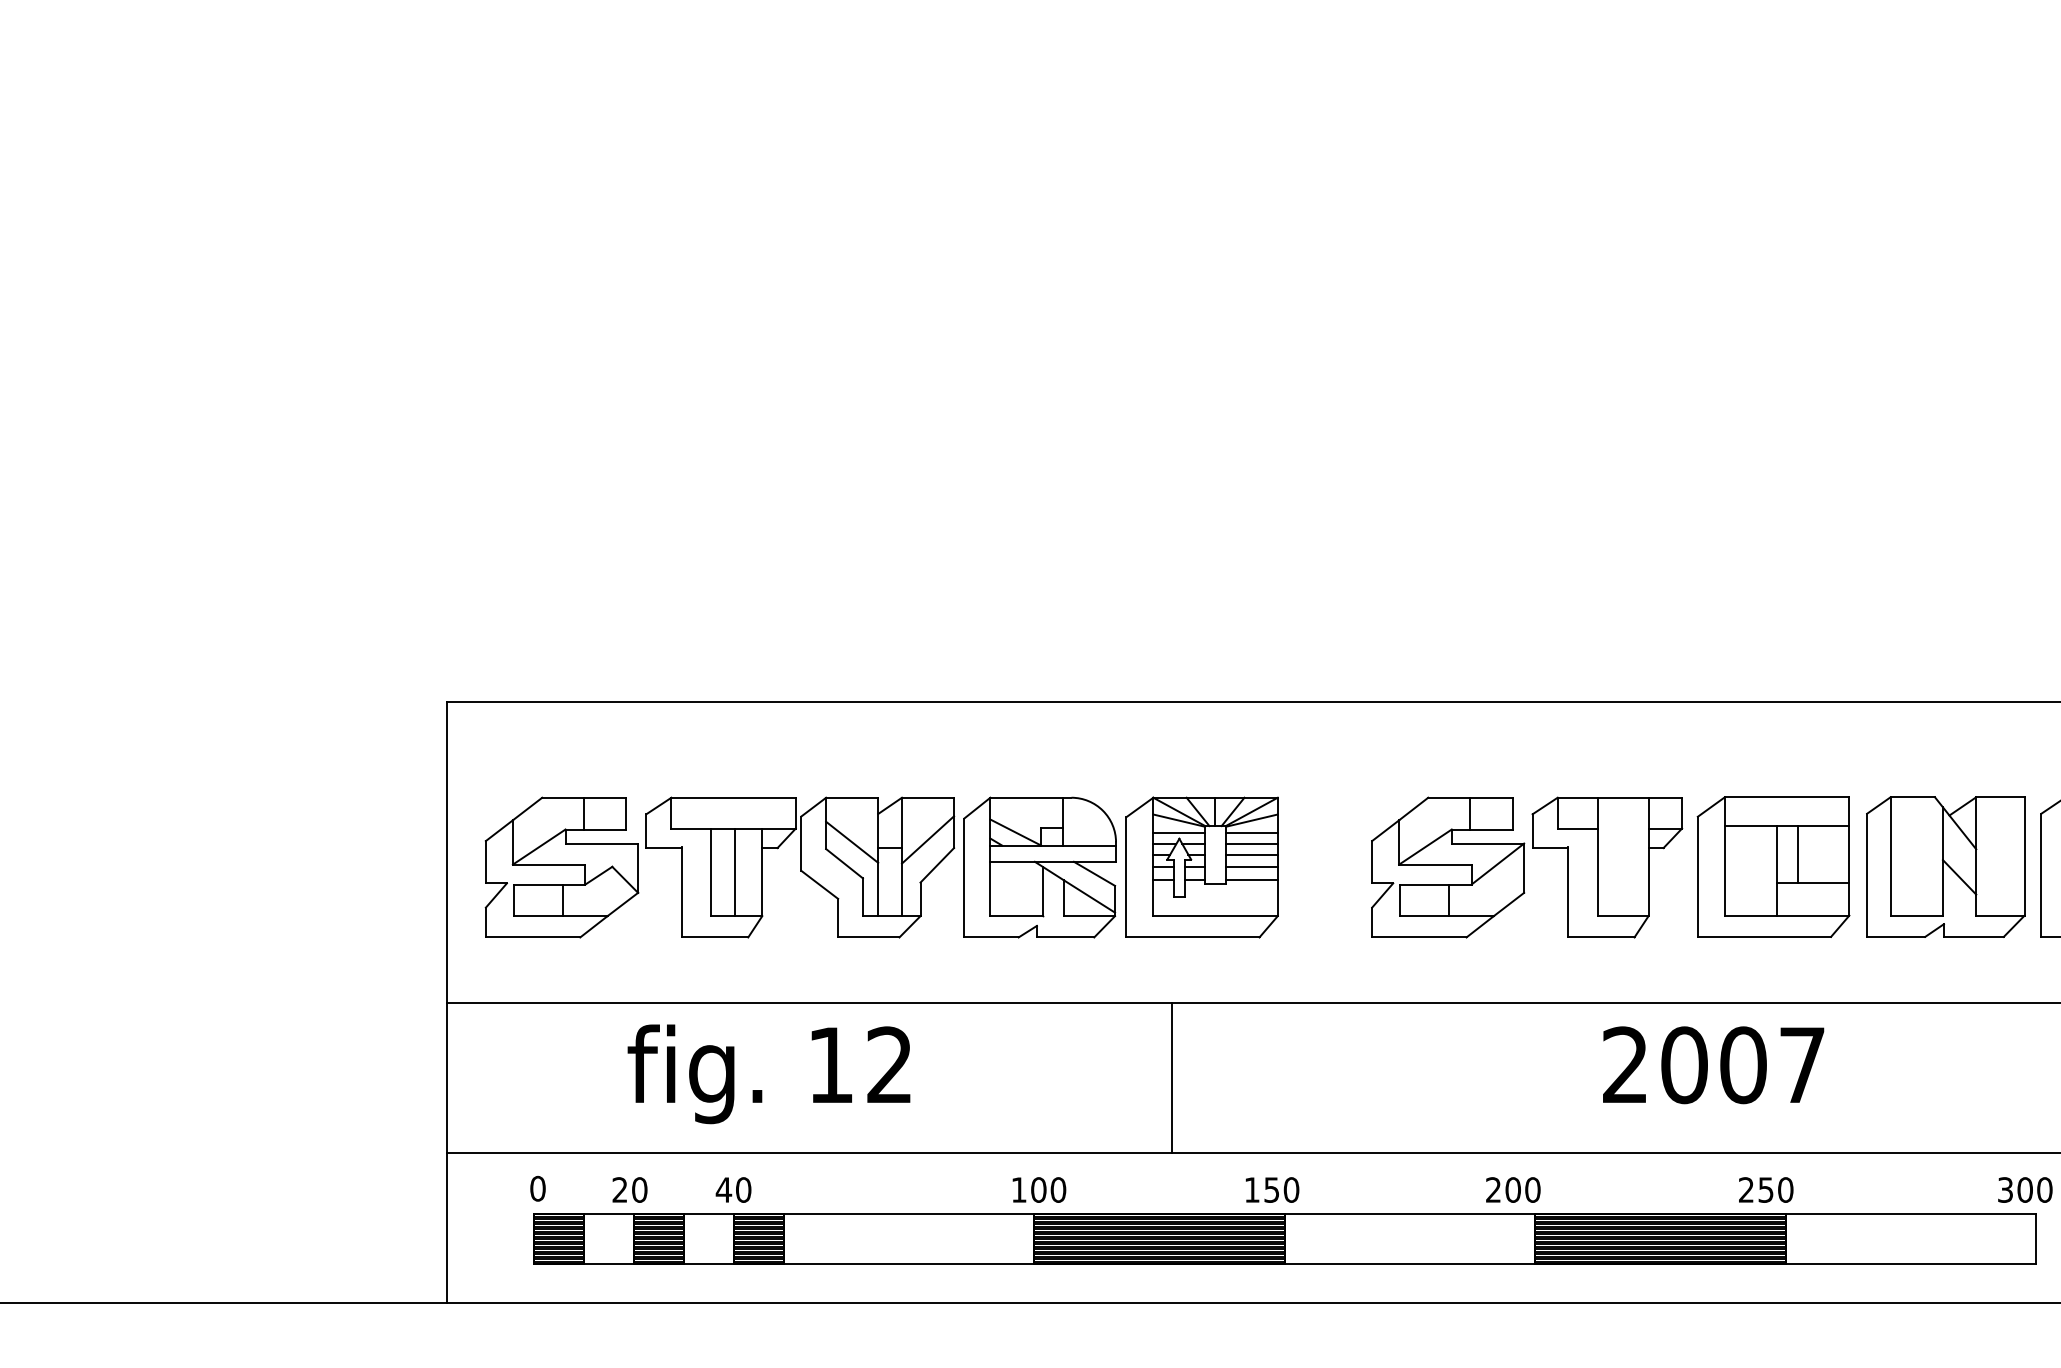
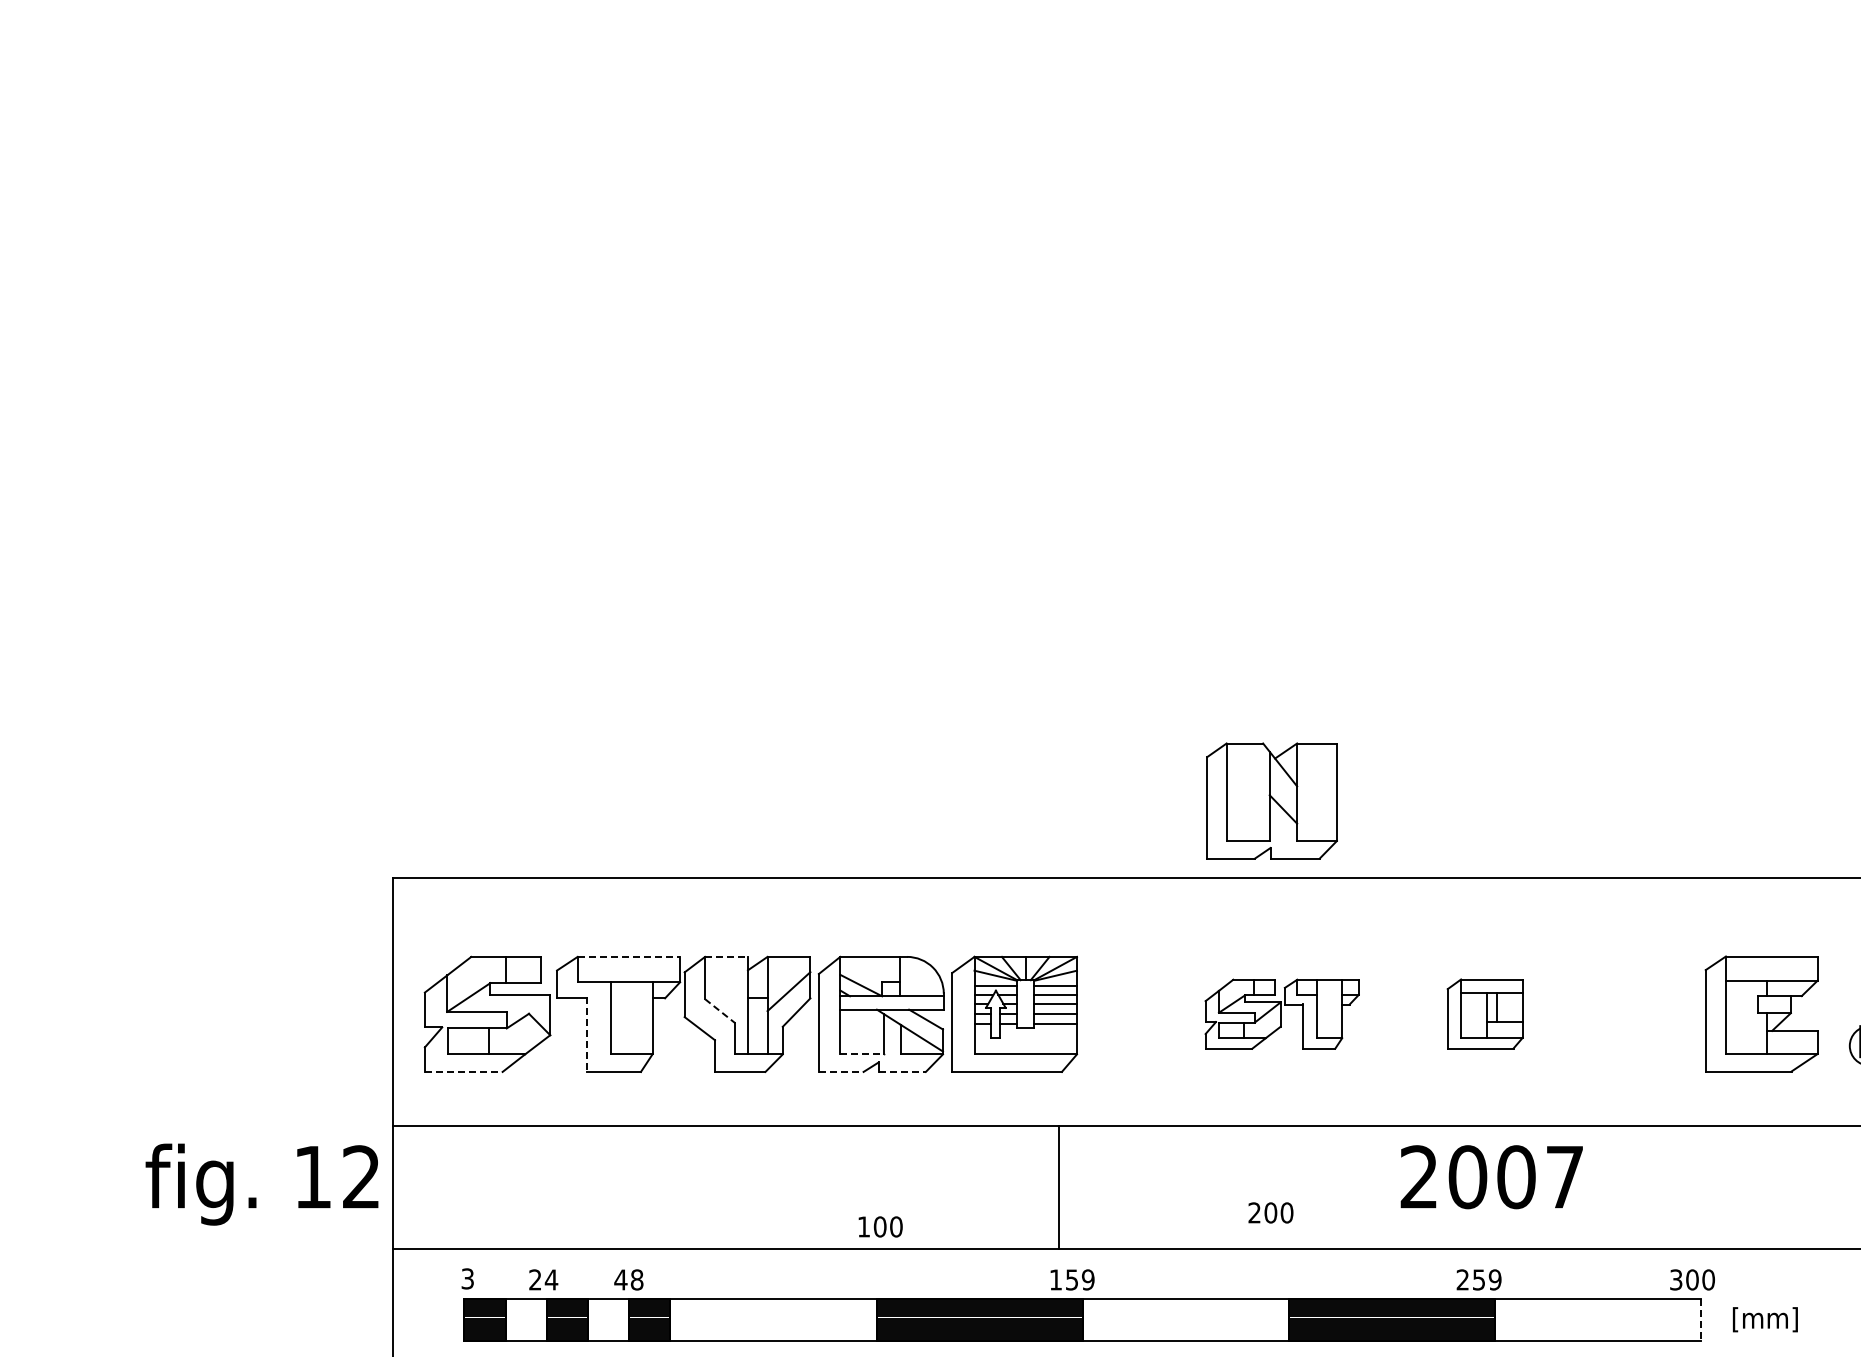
line: (734, 797) -> (629, 956), solid -> dashed
line: (853, 797) -> (727, 956), solid -> dashed
line: (852, 842) -> (726, 993), removed
line: (844, 864) -> (720, 1011), solid -> dashed
part: (1526, 866) -> (1281, 1013), size x0.6
part: (1772, 866) -> (1484, 1013), size x0.6
part: (1945, 866) -> (1271, 800), moved
line: (735, 872) -> (630, 1018), removed
line: (682, 893) -> (586, 1035), solid -> dashed
line: (1017, 916) -> (862, 1054), solid -> dashed
line: (532, 936) -> (463, 1071), solid -> dashed
line: (991, 936) -> (841, 1071), solid -> dashed
line: (1065, 936) -> (902, 1071), solid -> dashed
text: (1713, 1065) -> (1491, 1177), moved
text: (768, 1074) -> (261, 1184), moved
line: (1171, 1077) -> (1058, 1187), moved
text: (537, 1188) -> (467, 1278), 0 -> 3
text: (639, 1189) -> (551, 1279), 20 -> 24
text: (742, 1189) -> (636, 1279), 40 -> 48
text: (1039, 1189) -> (880, 1226), moved
text: (1291, 1189) -> (1088, 1279), 150 -> 159
text: (1512, 1189) -> (1270, 1212), moved
text: (1784, 1189) -> (1494, 1279), 250 -> 259
line: (2036, 1238) -> (1701, 1319), solid -> dashed

